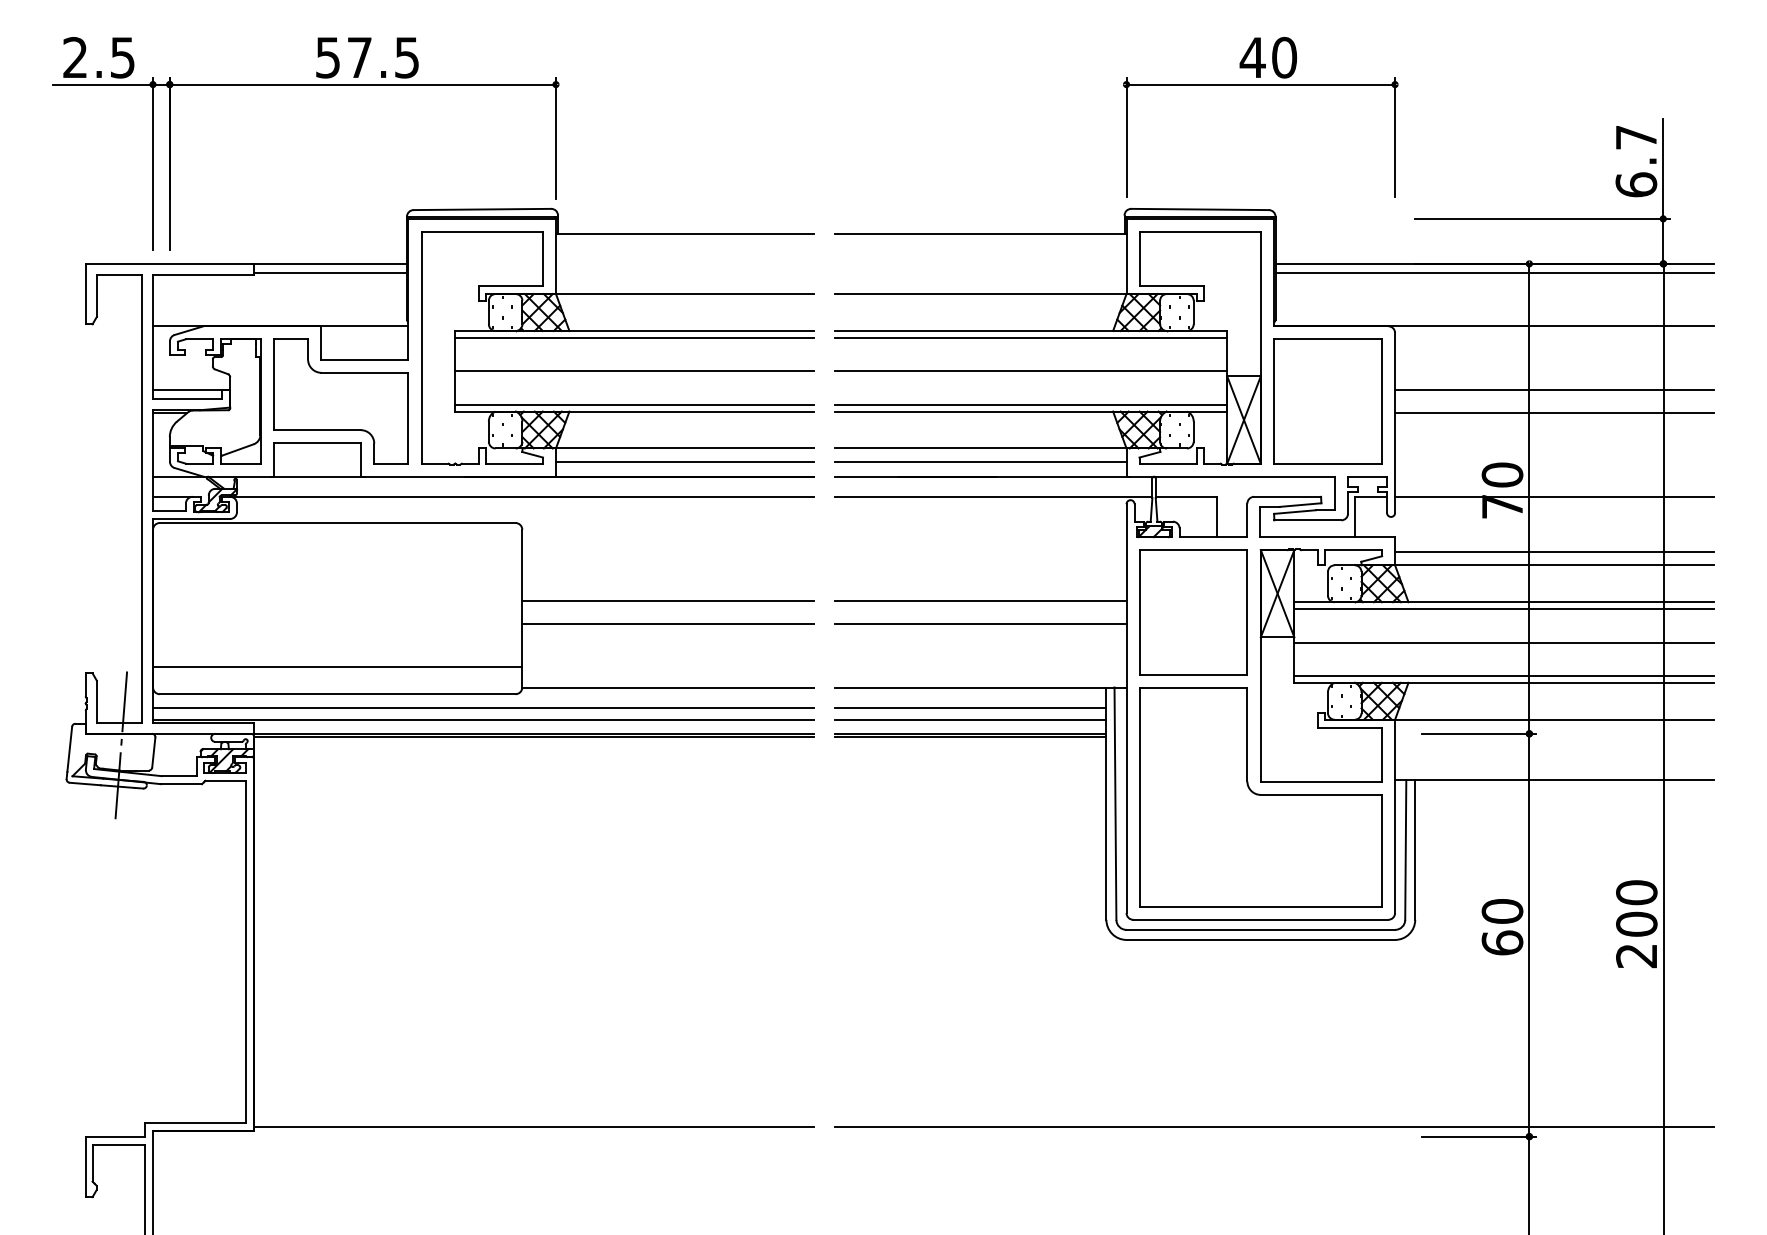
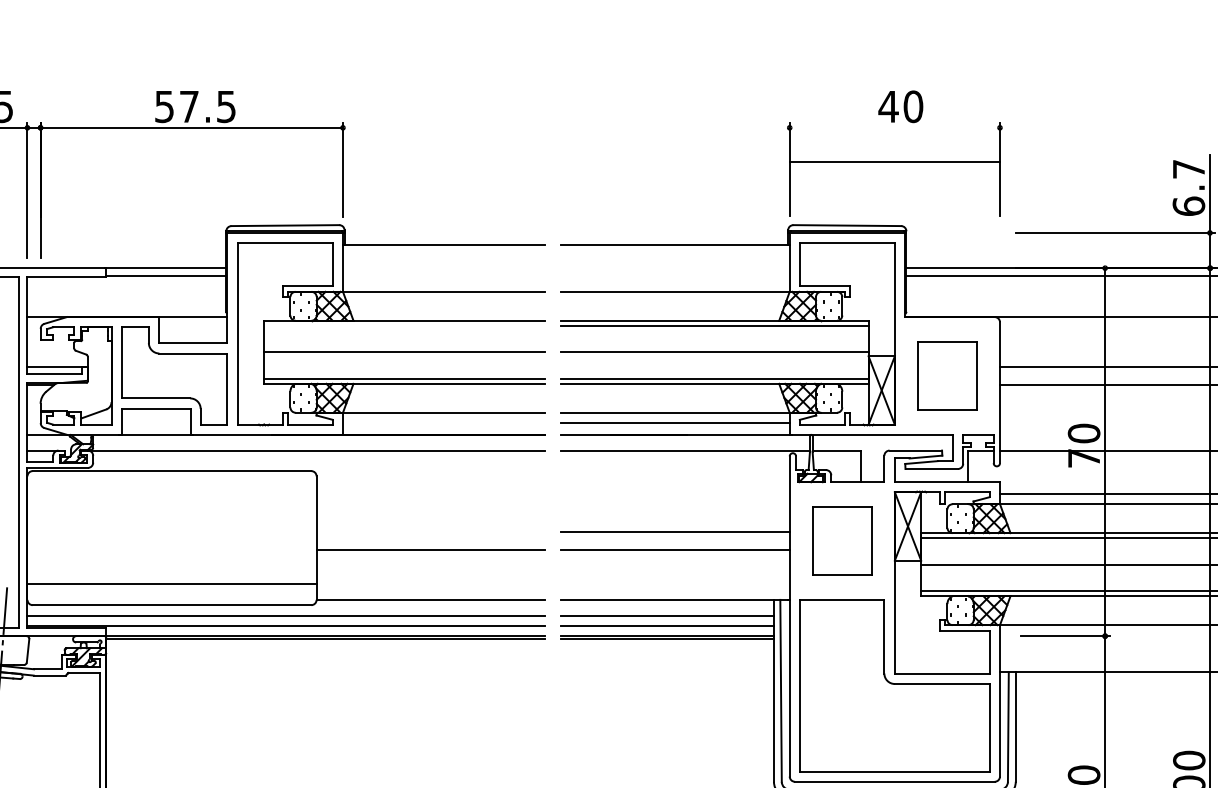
line: (1260, 84) -> (894, 162), moved
line: (634, 337) -> (404, 325), removed
part: (1327, 401) -> (947, 375), size x0.7
line: (685, 461) -> (444, 422), removed
line: (668, 600) -> (431, 531), removed
part: (1193, 612) -> (842, 541), size x0.7

